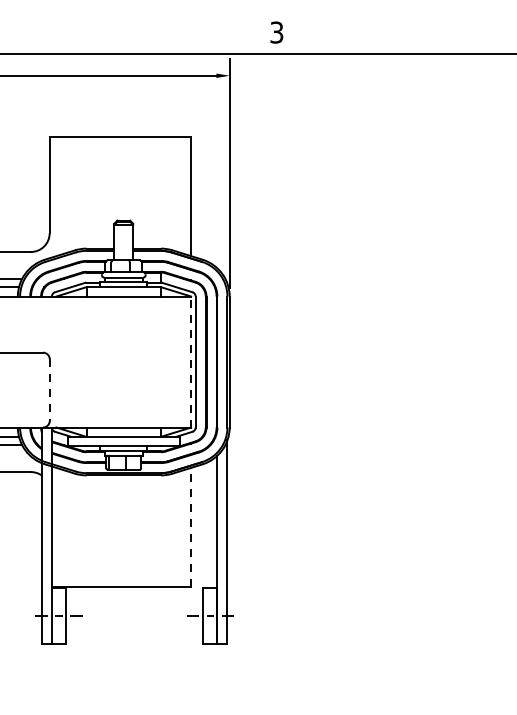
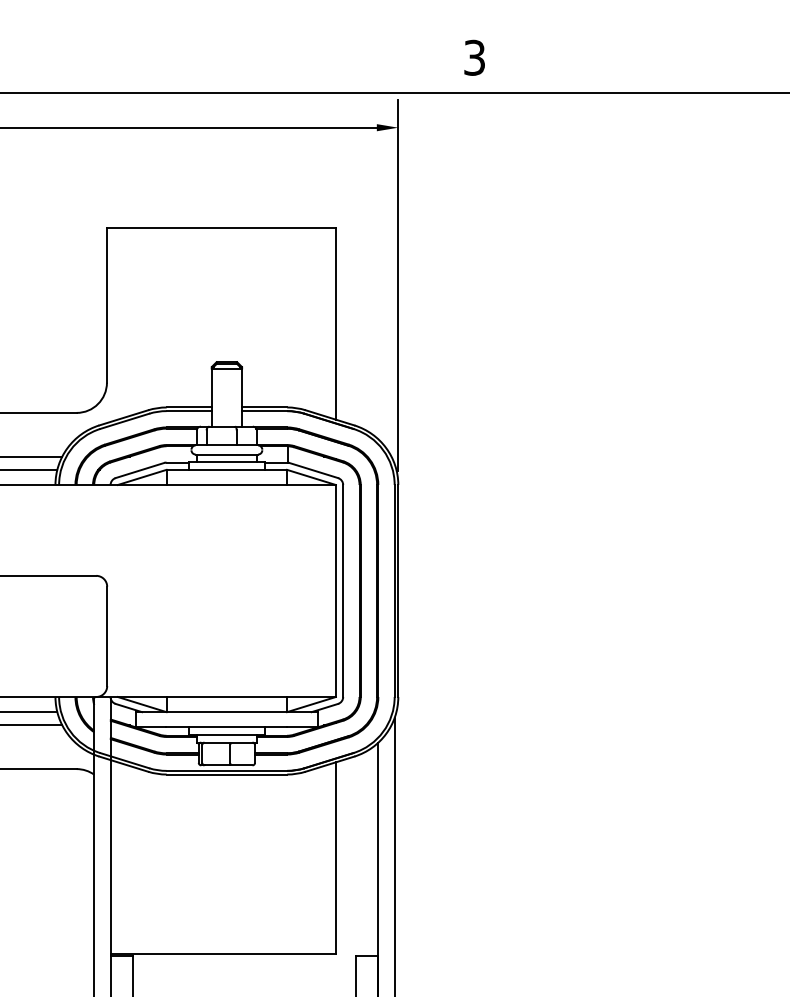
line: (191, 361) -> (336, 590), dashed -> solid
line: (49, 390) -> (106, 637), dashed -> solid
line: (191, 526) -> (336, 857), dashed -> solid

